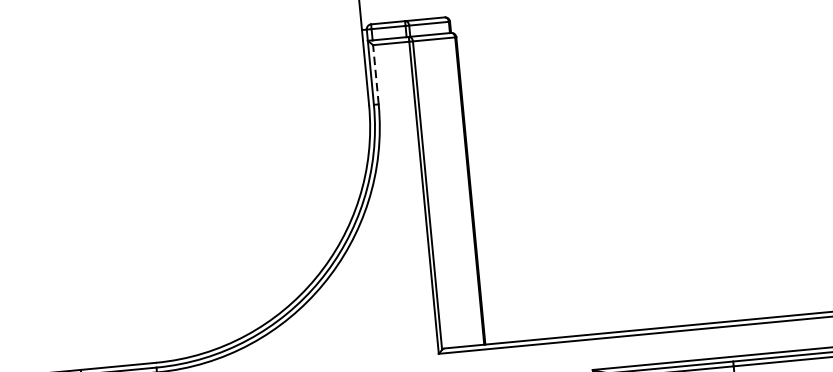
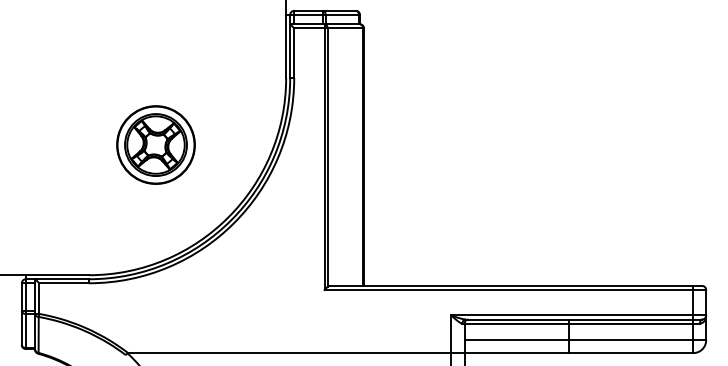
line: (376, 75) -> (294, 53), dashed -> solid
part: (220, 199) -> (155, 144), added

